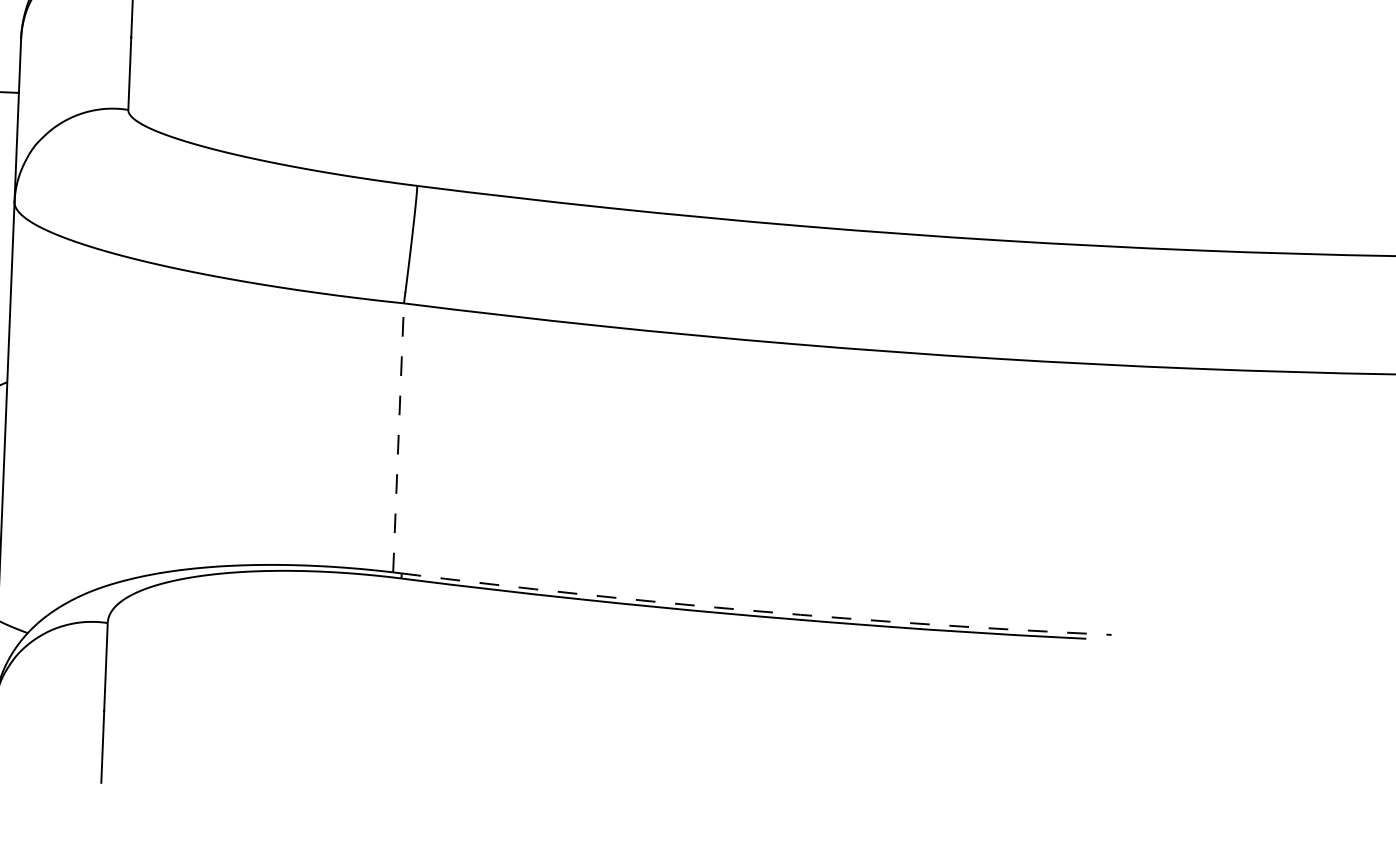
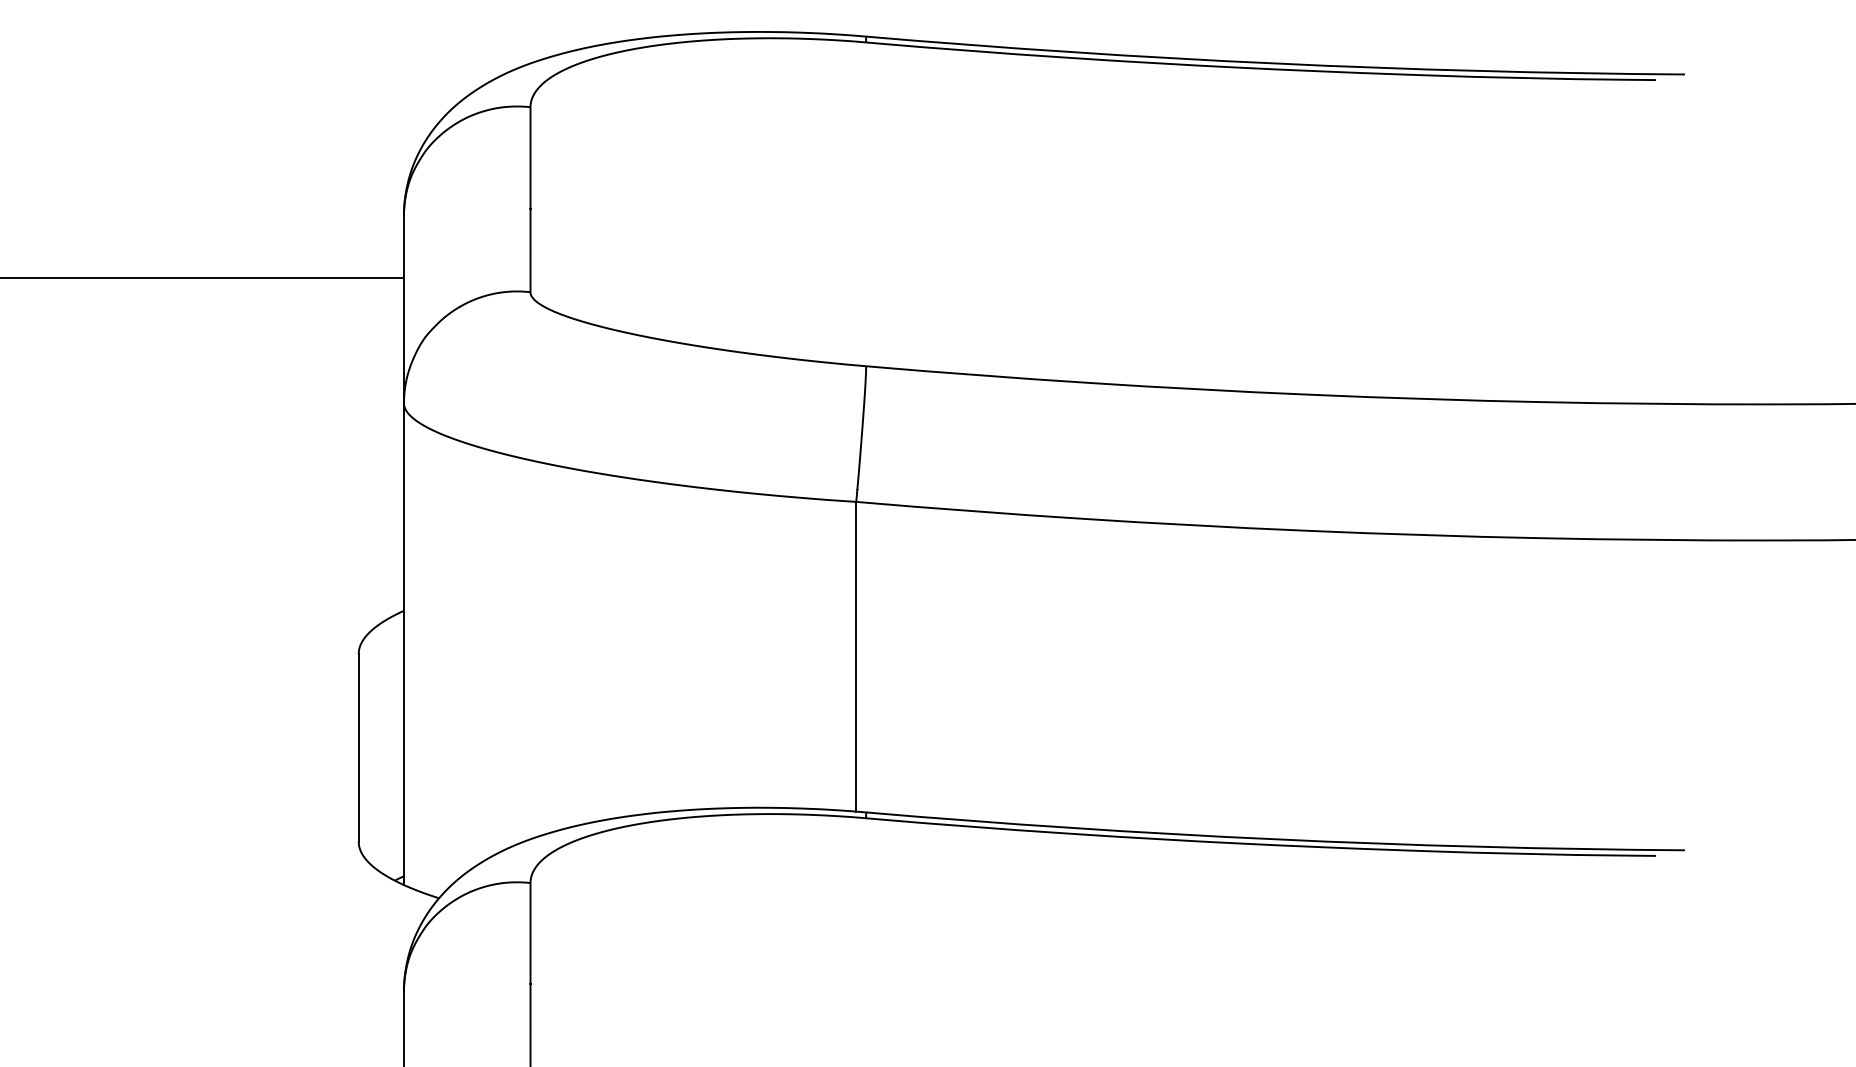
line: (398, 437) -> (856, 656), dashed -> solid
line: (756, 611) -> (1275, 839), dashed -> solid

